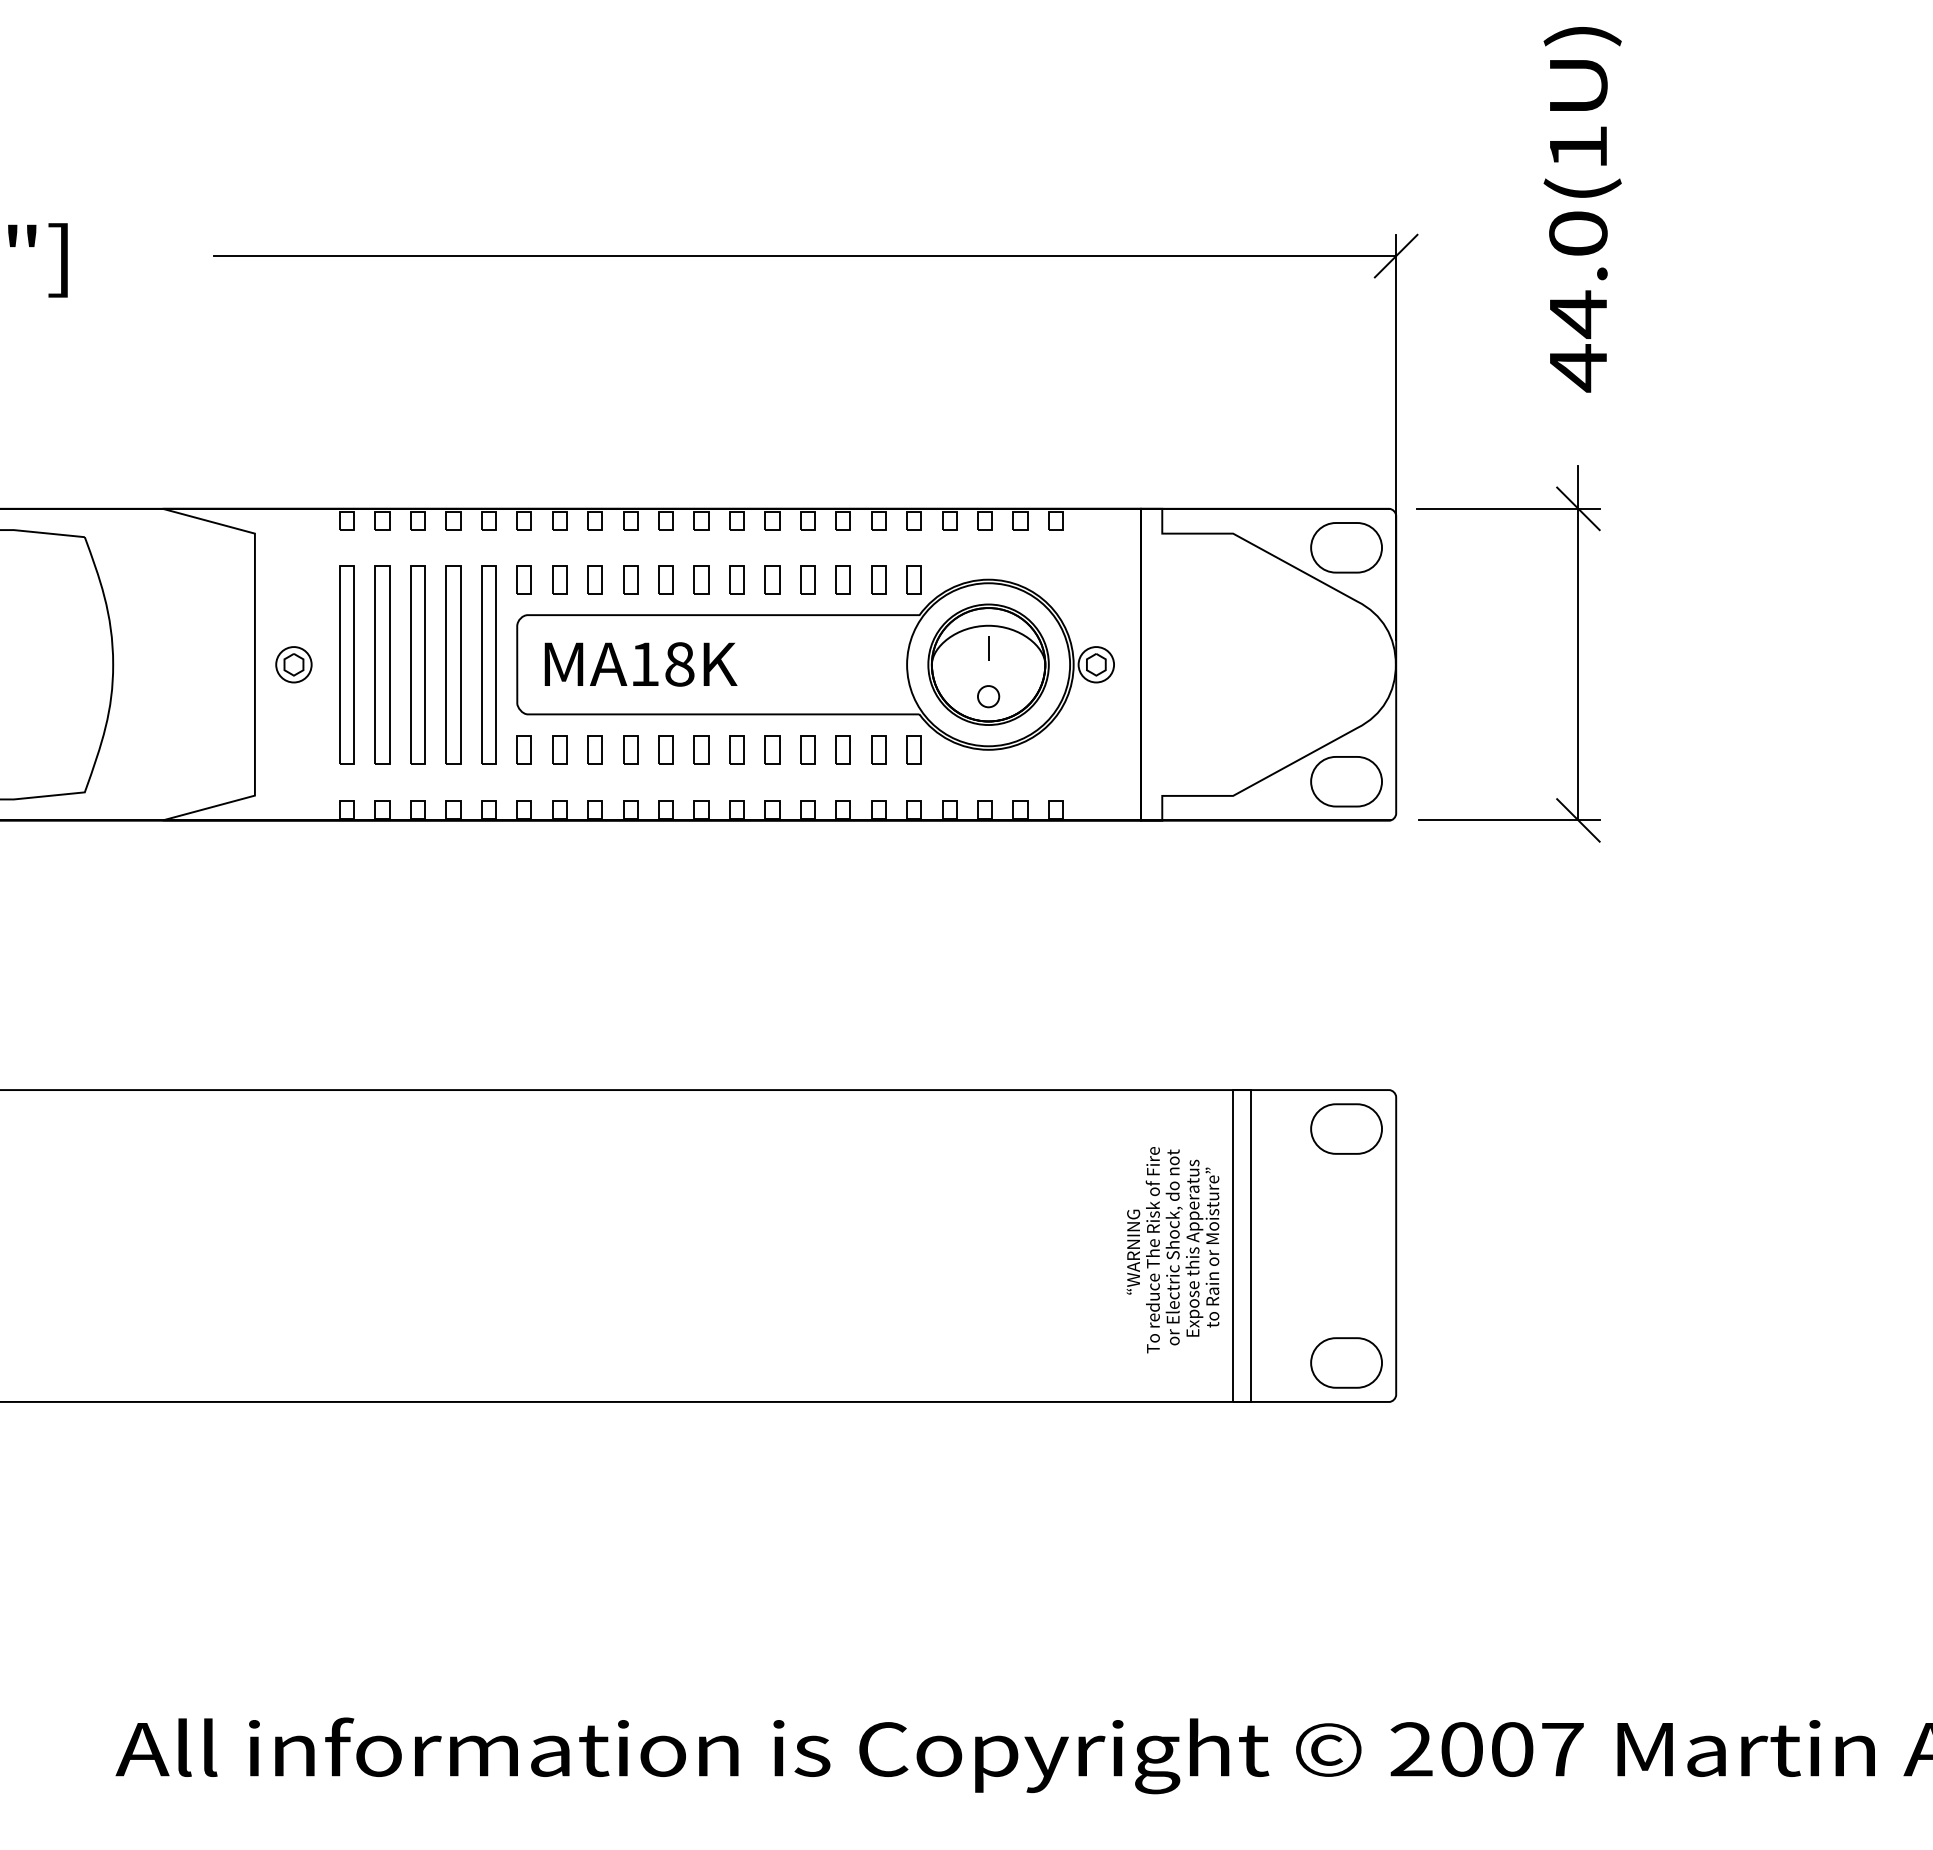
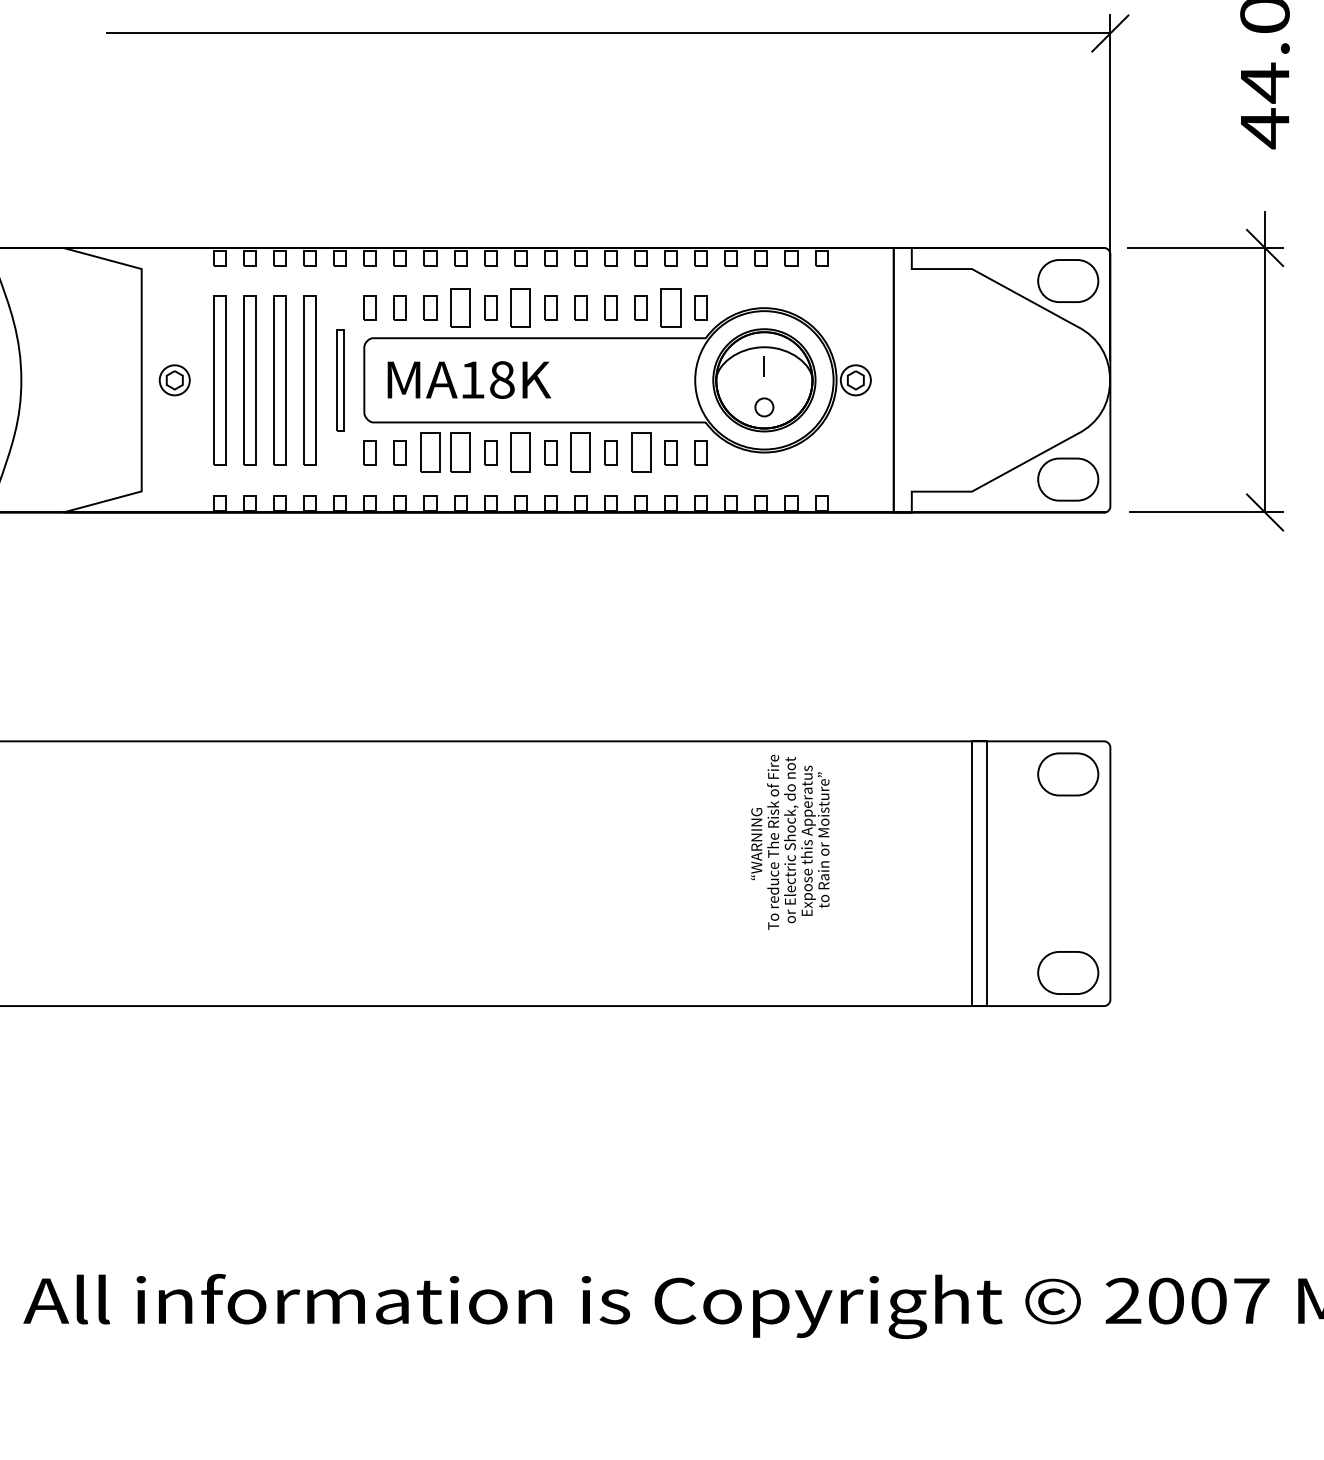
part: (630, 579) -> (460, 307), size x1.6
part: (701, 579) -> (520, 307), size x1.6
part: (878, 579) -> (670, 307), size x1.6
part: (488, 664) -> (339, 380), size x0.6
part: (594, 749) -> (429, 452), size x1.6
part: (630, 749) -> (460, 452), size x1.6
part: (701, 749) -> (520, 452), size x1.6
part: (772, 749) -> (580, 452), size x1.6
part: (842, 749) -> (640, 452), size x1.6
text: (1172, 1250) -> (789, 842), moved

